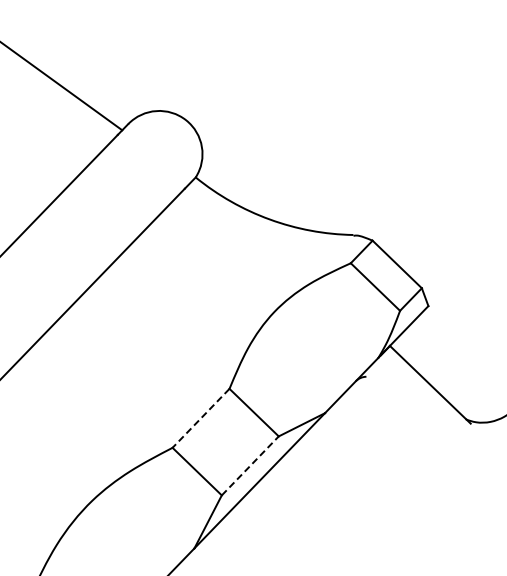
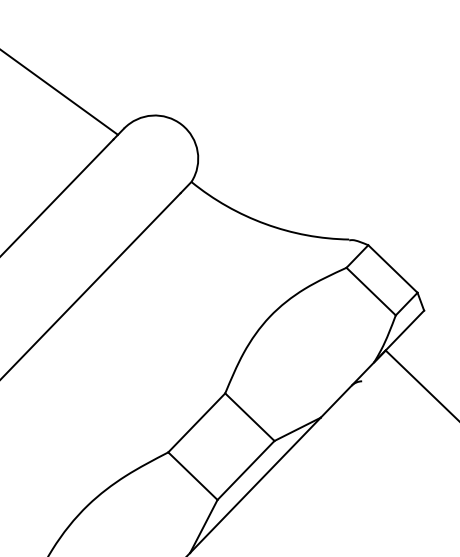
line: (201, 418) -> (197, 423), dashed -> solid
line: (250, 465) -> (246, 470), dashed -> solid

